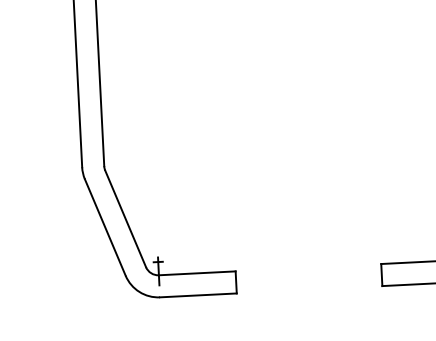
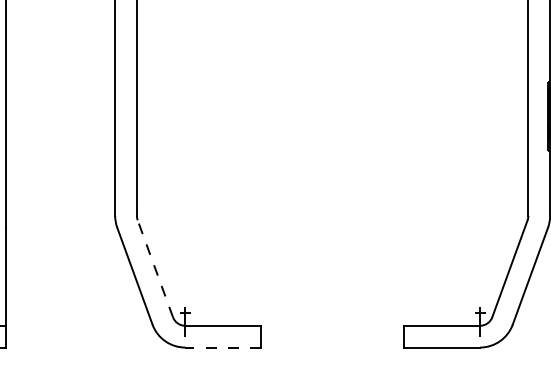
line: (125, 218) -> (155, 268), solid -> dashed
line: (198, 295) -> (223, 347), solid -> dashed

